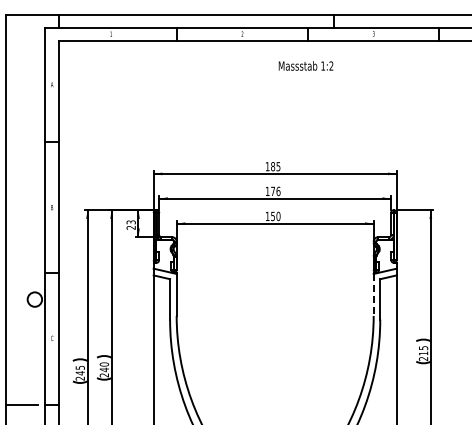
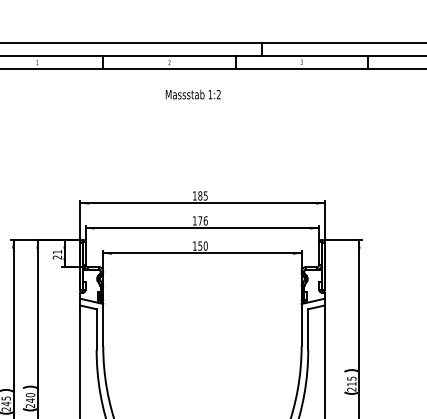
text: (305, 65) -> (192, 94), moved
text: (130, 222) -> (56, 252), 23 -> 21
line: (373, 295) -> (301, 325), dashed -> solid

